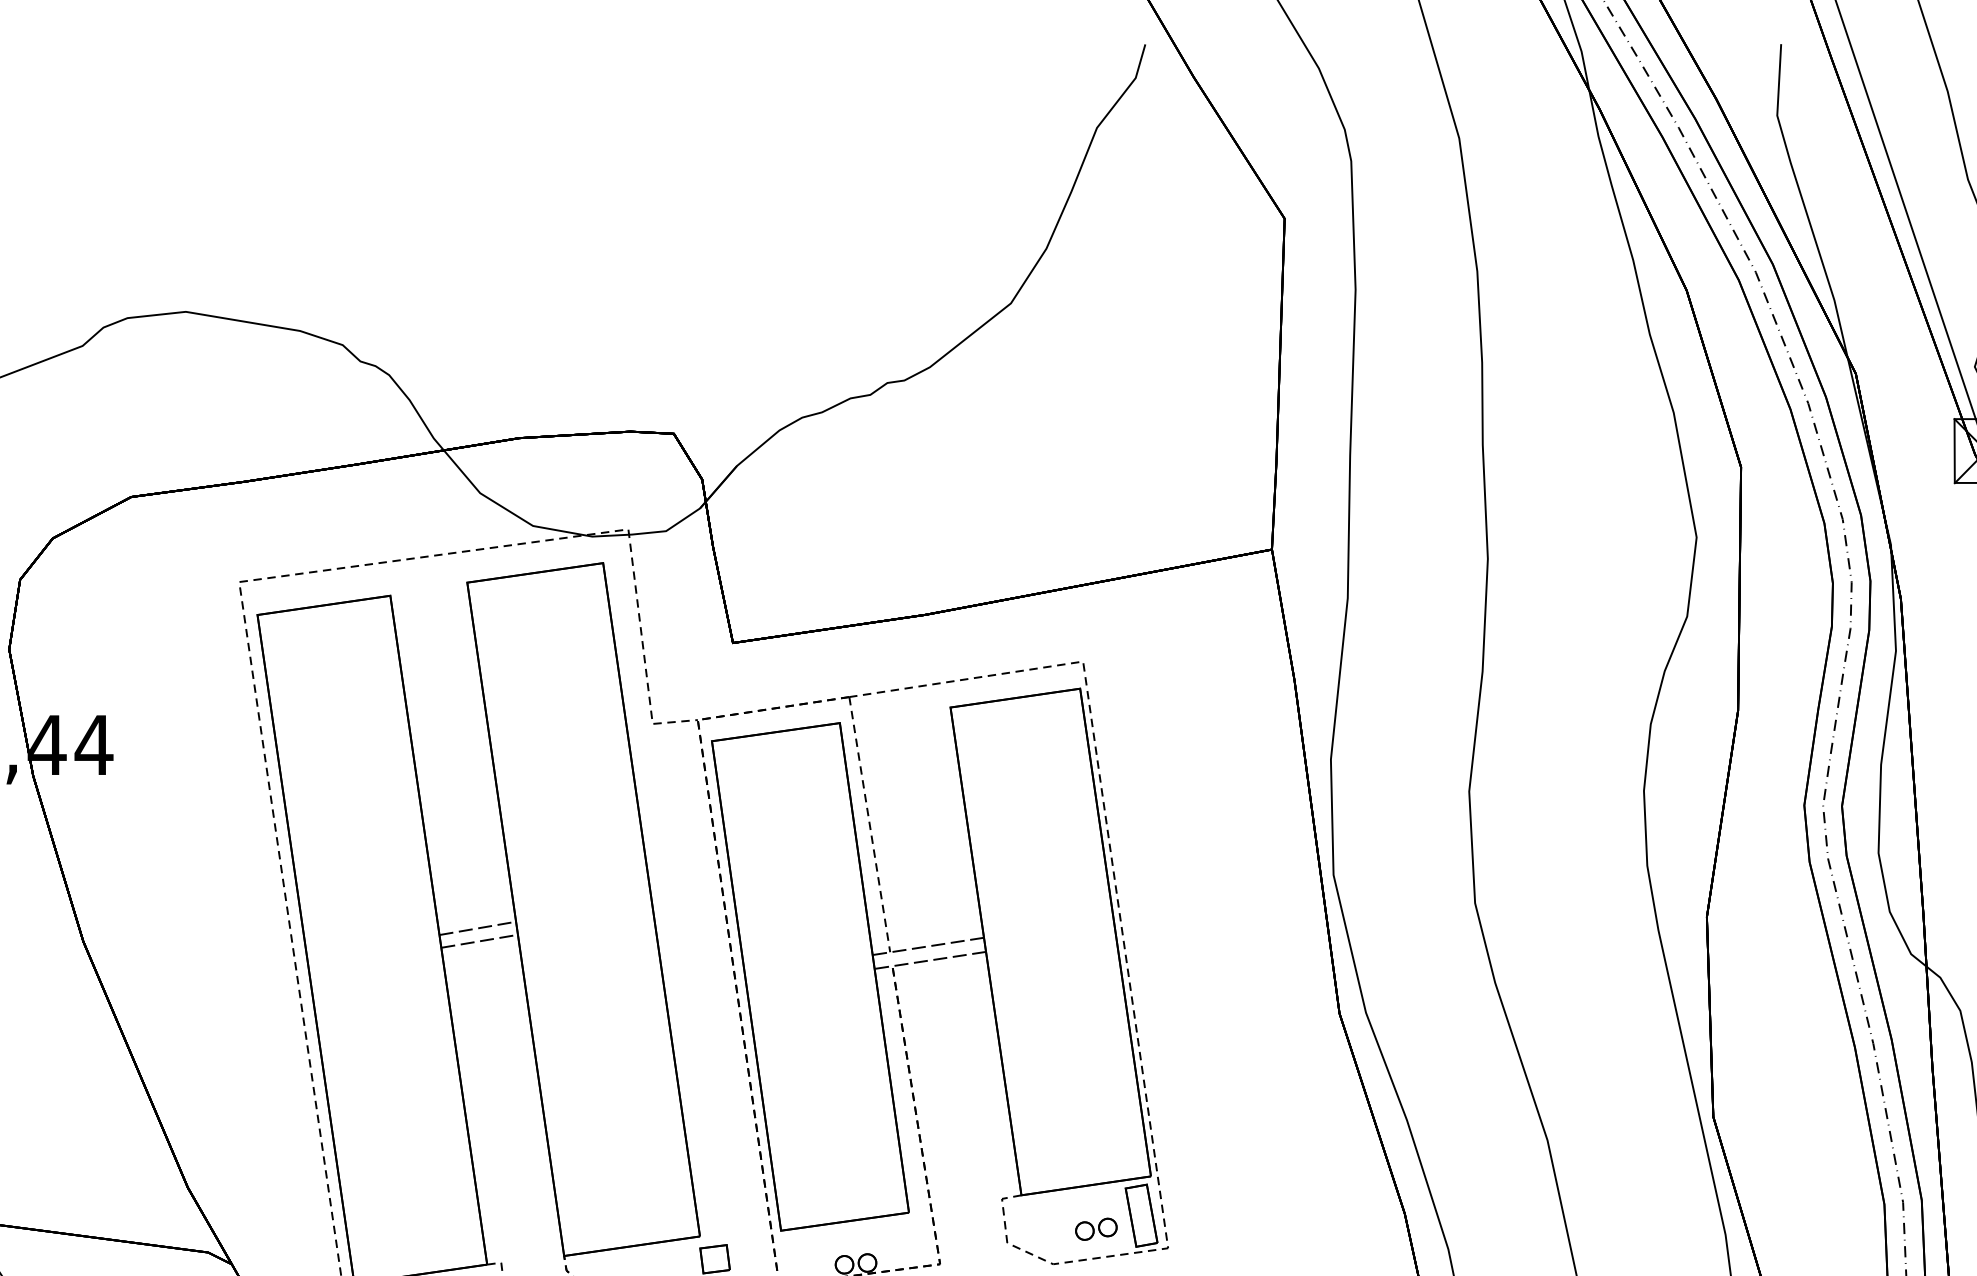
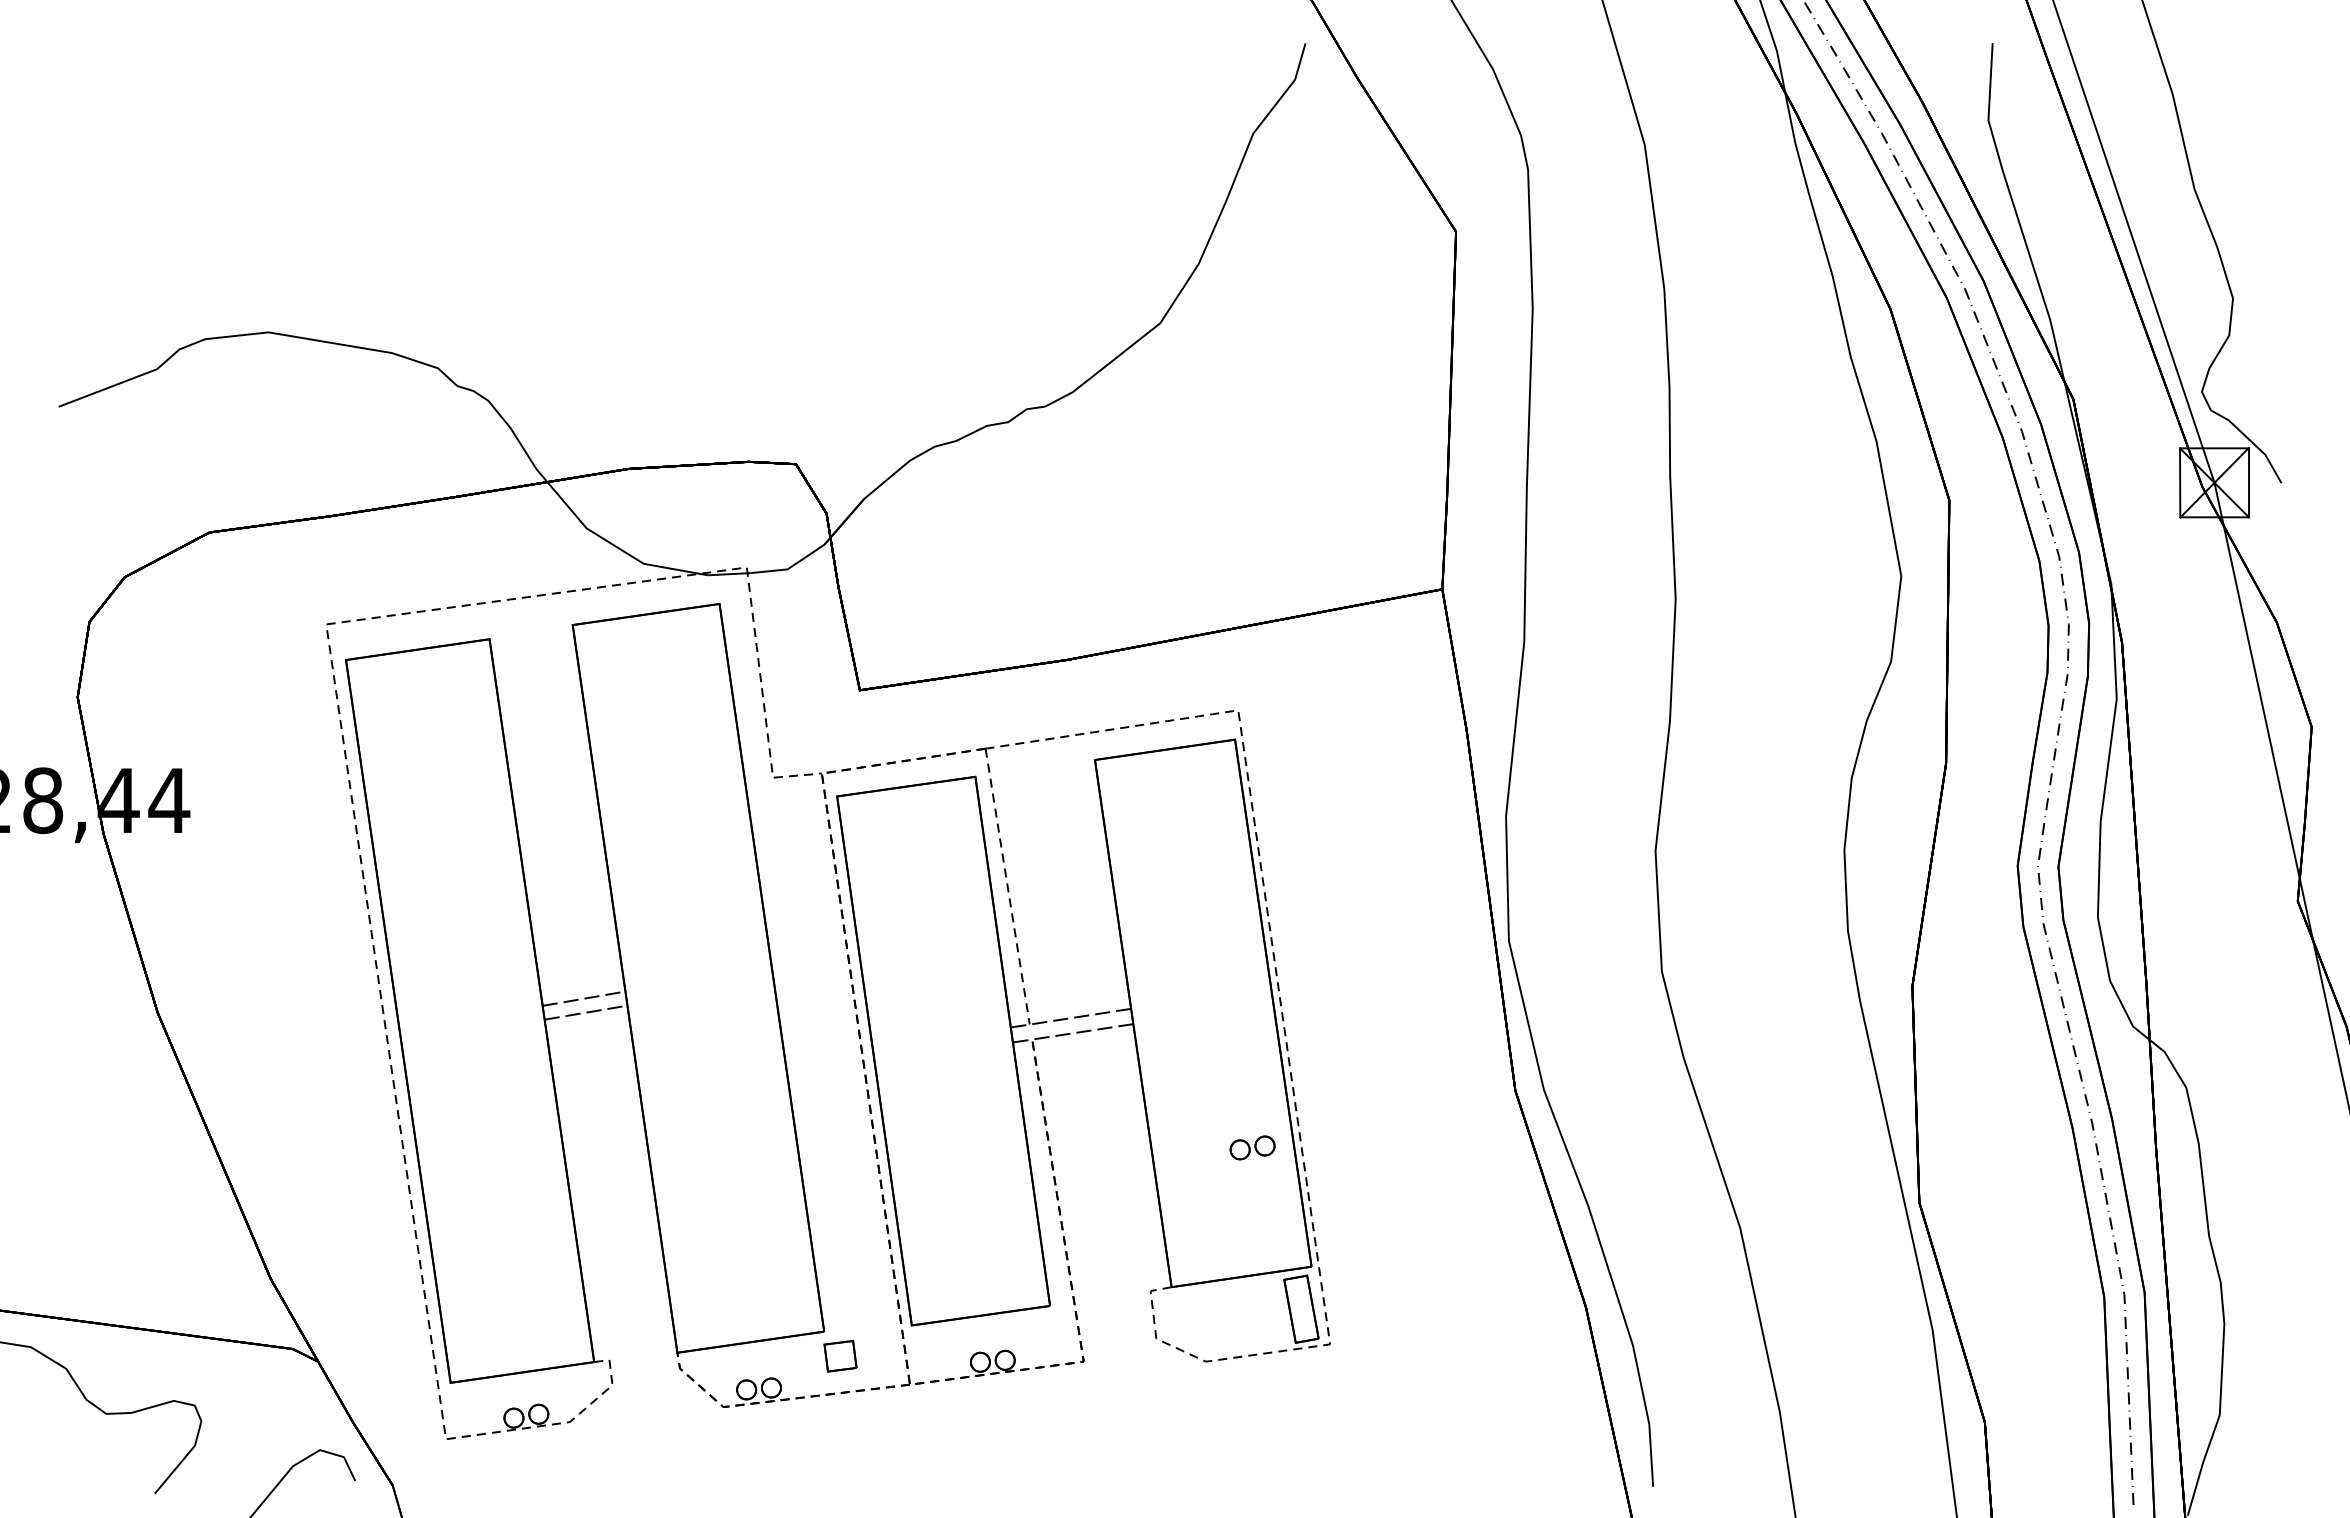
part: (1096, 1228) -> (1252, 1147), moved

